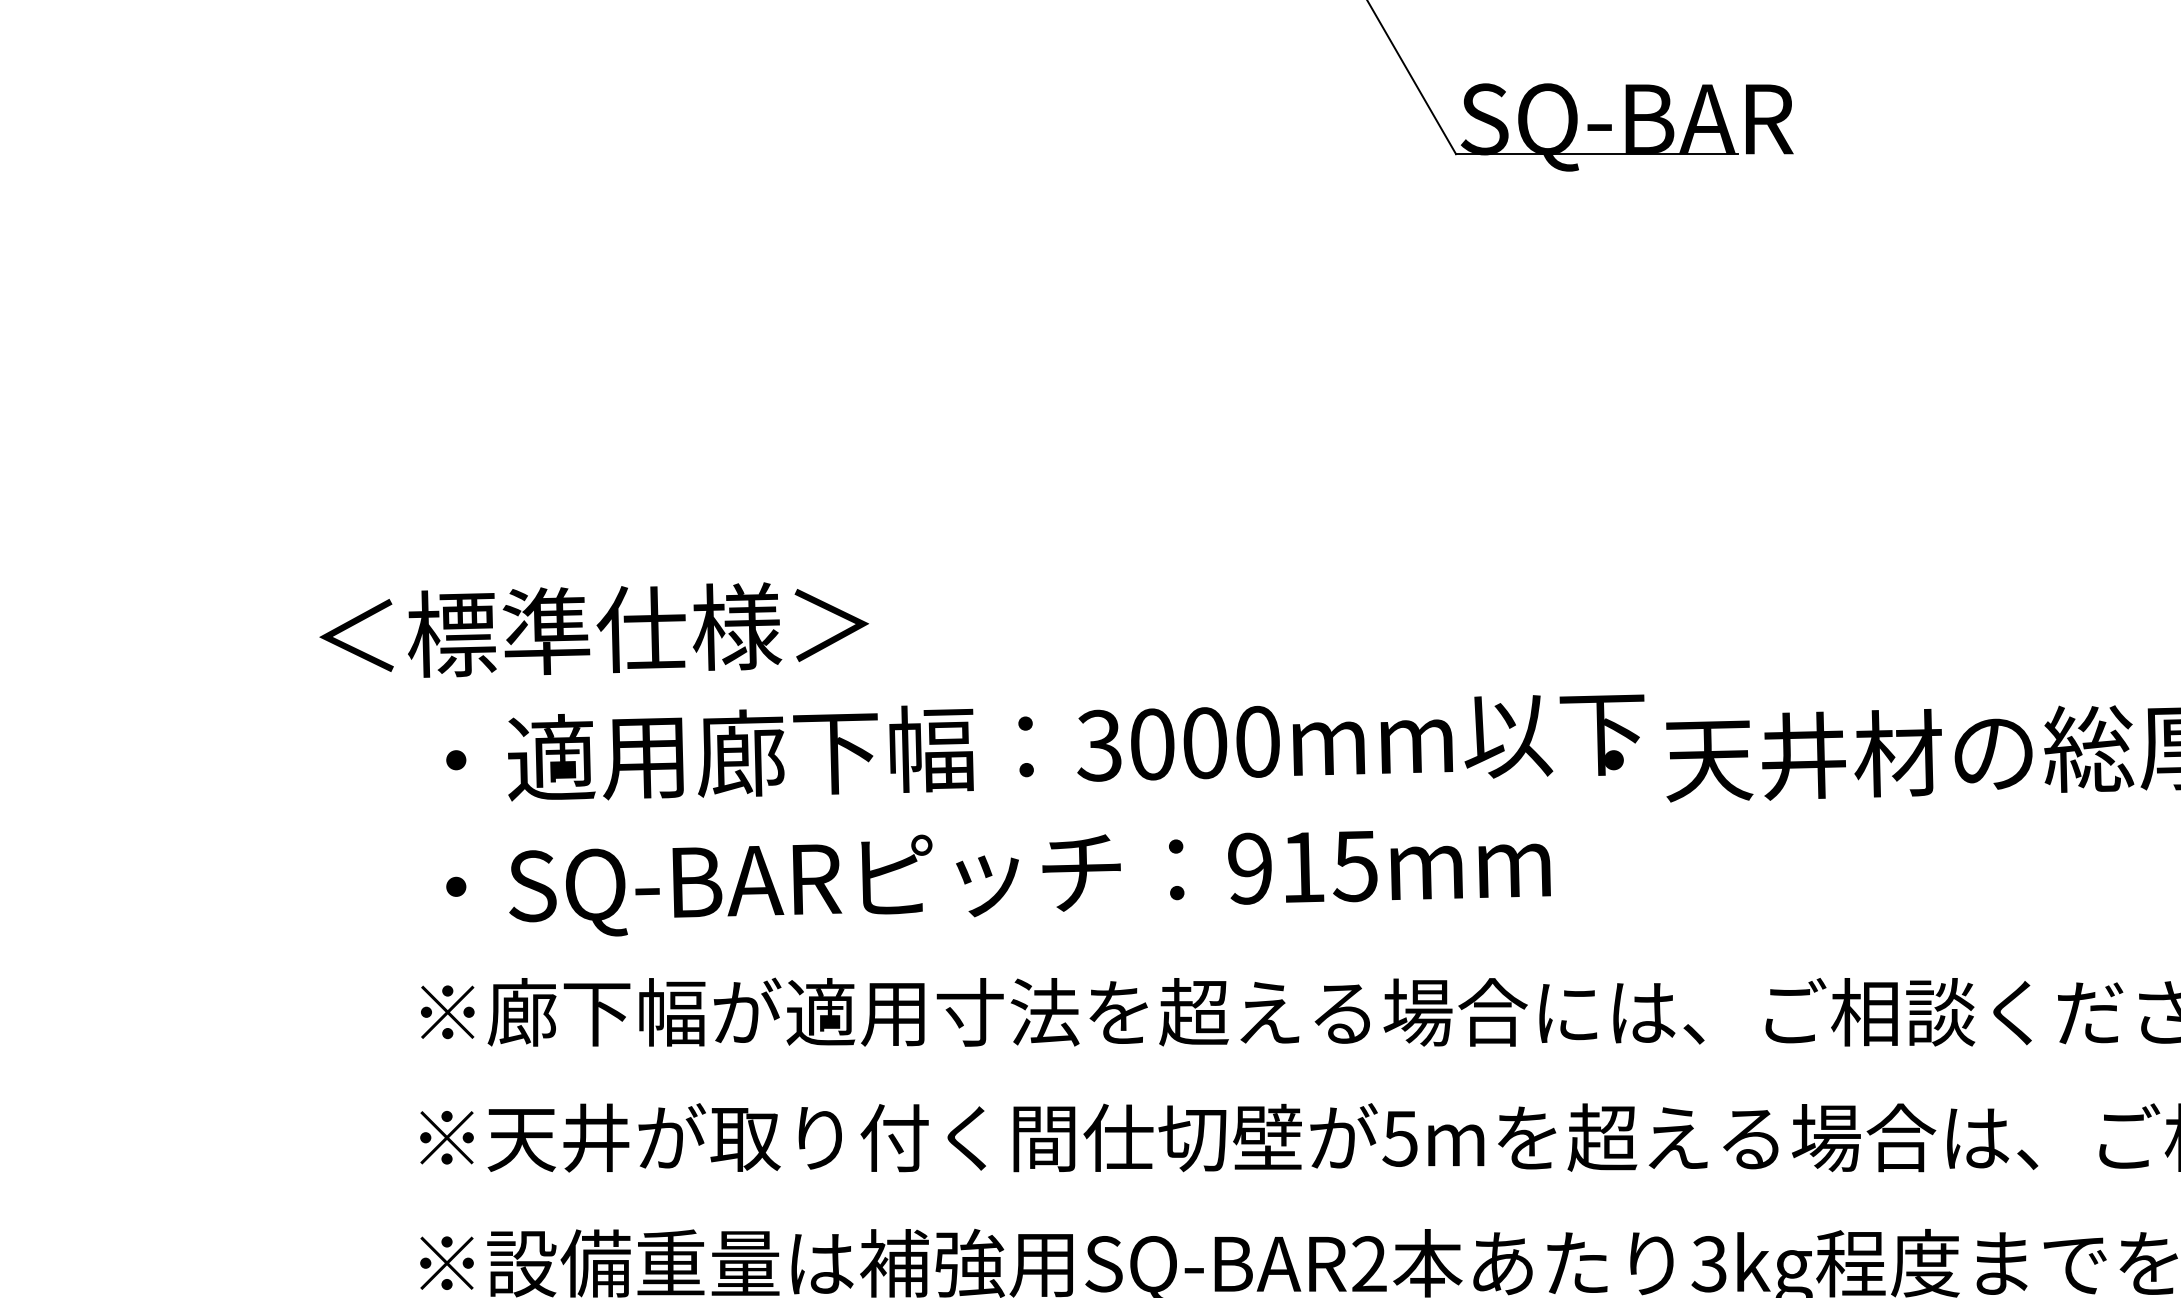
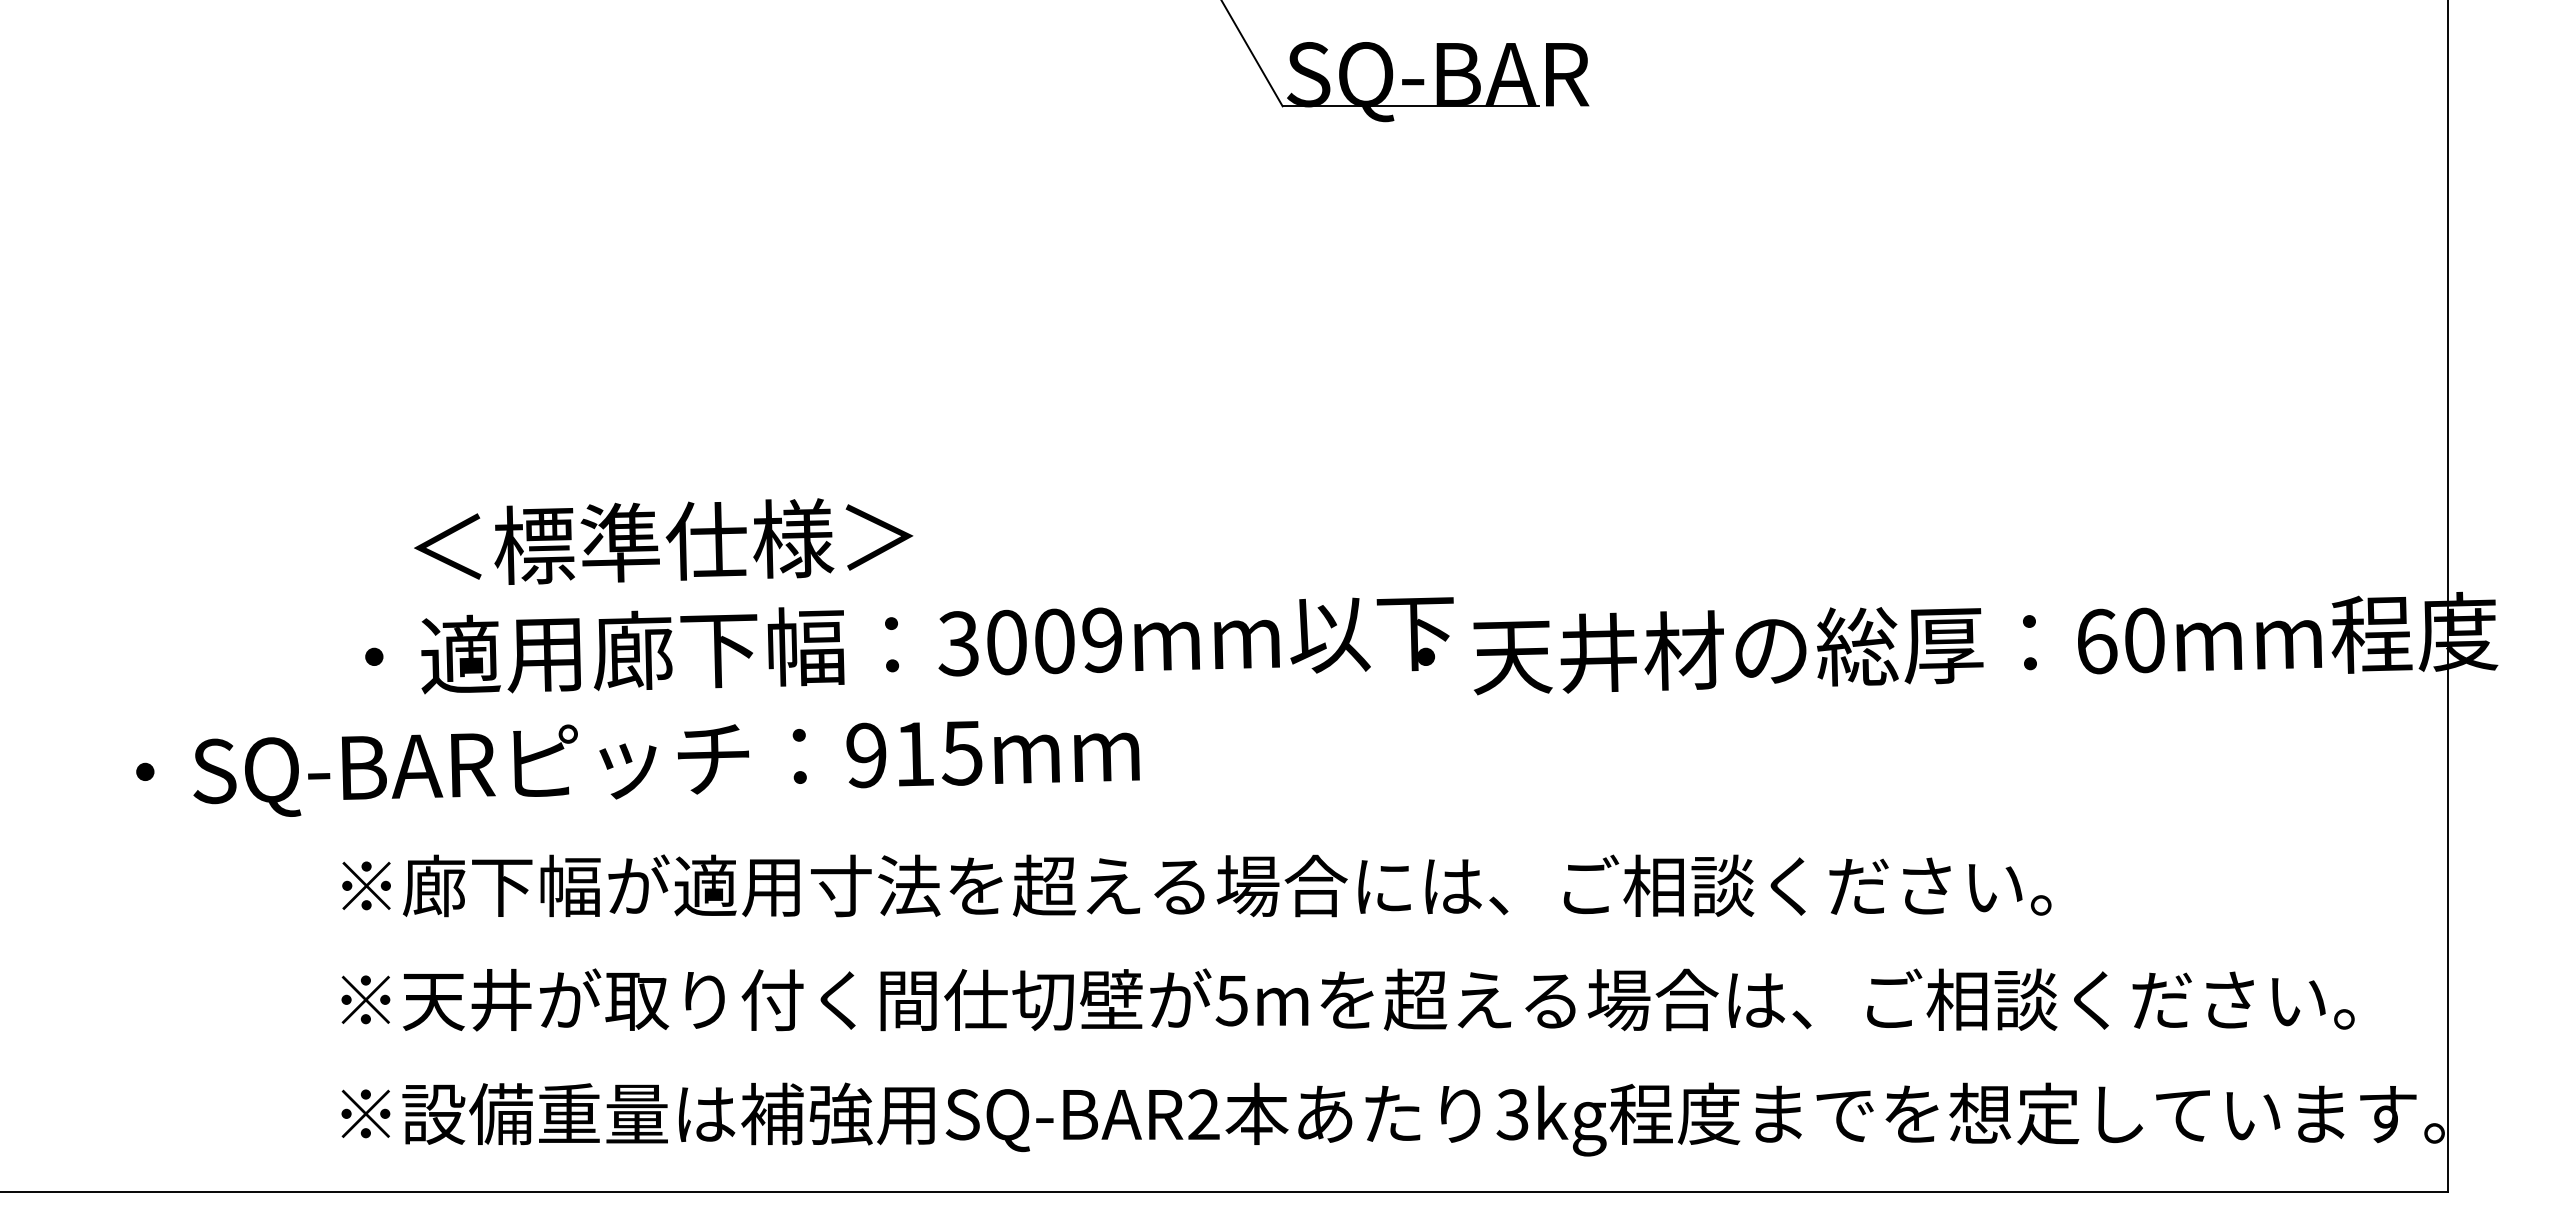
text: (594, 629) -> (663, 541), moved
text: (1257, 741) -> (1102, 639), 3000mm -> 3009mm
text: (998, 883) -> (637, 768), moved

